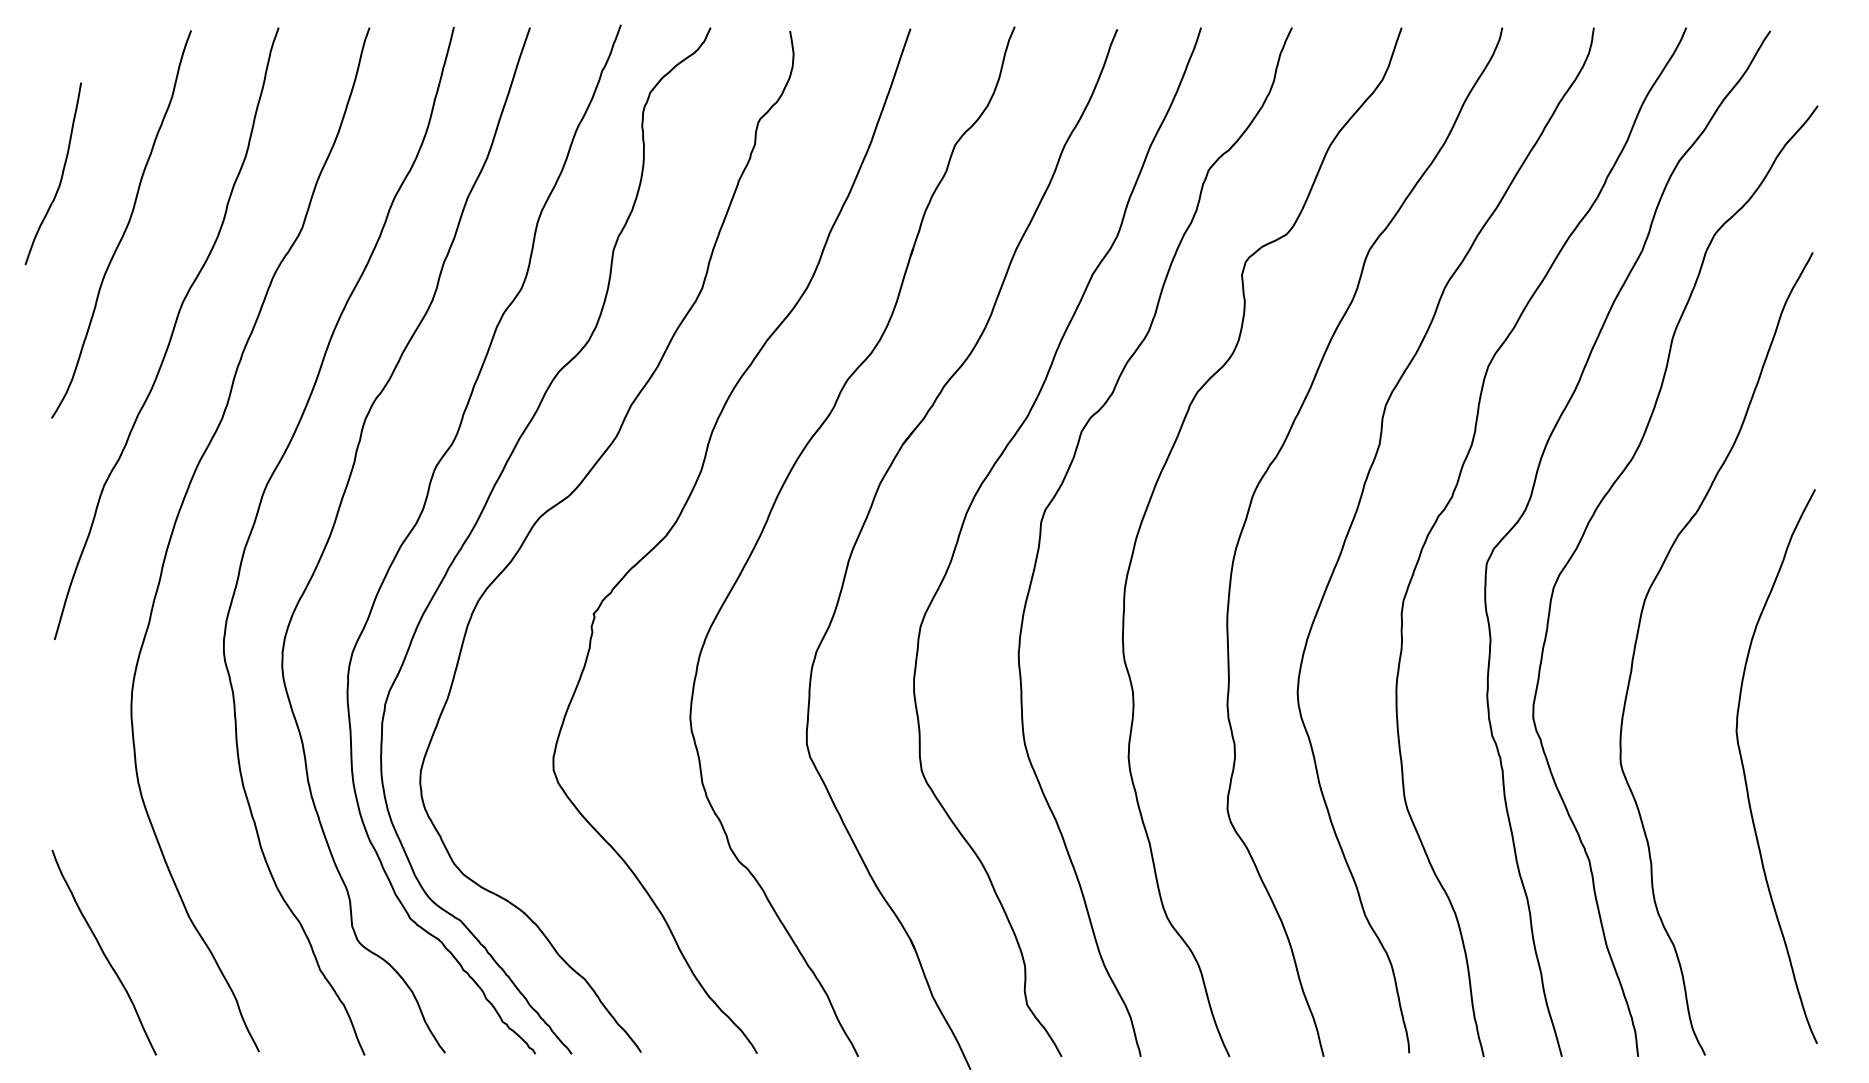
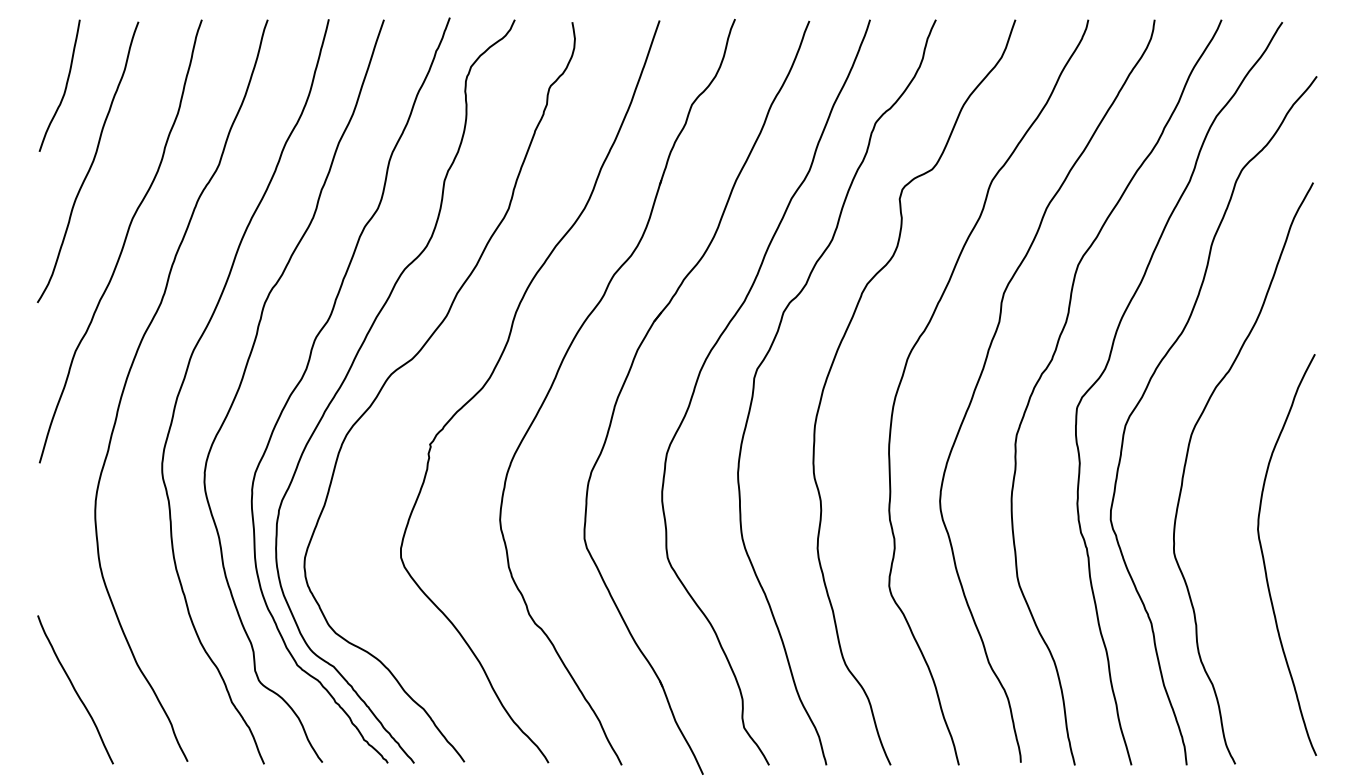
curve: (61, 173) -> (65, 85), moved

